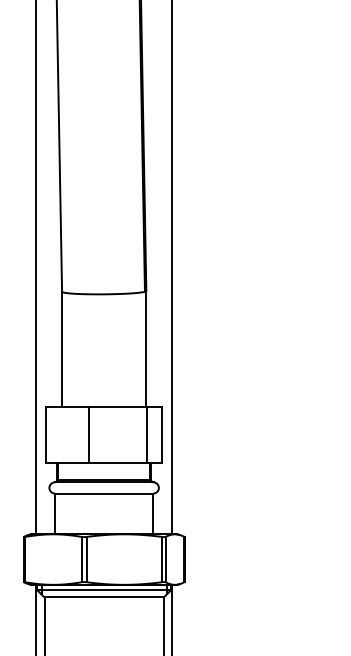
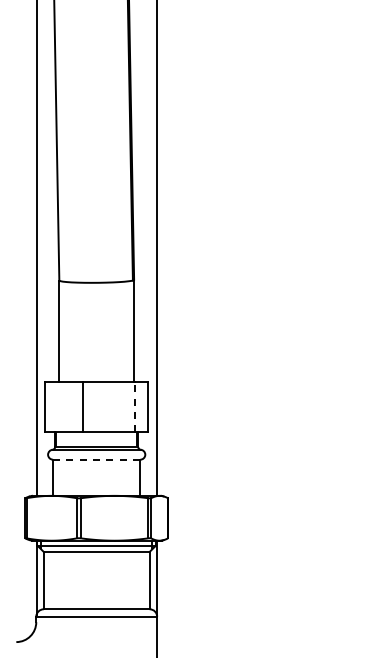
line: (146, 434) -> (134, 407), solid -> dashed
line: (103, 493) -> (96, 459), solid -> dashed

